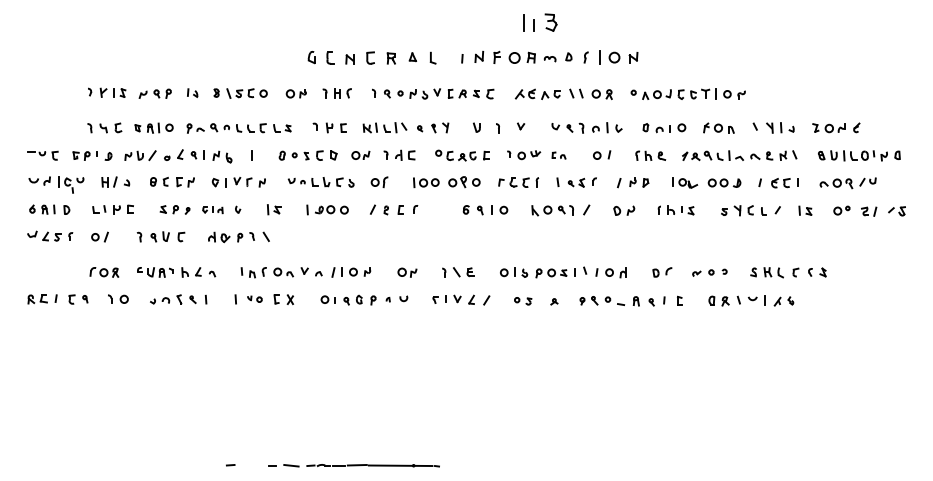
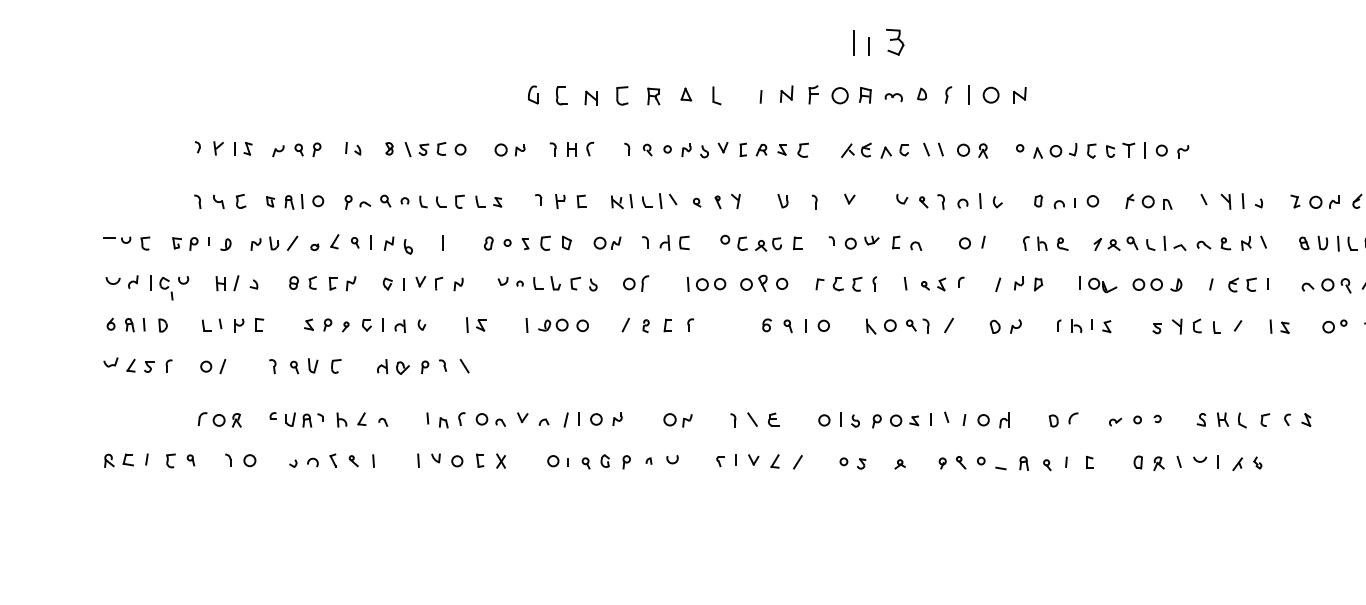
part: (558, 155) -> (906, 243), size x1.43
part: (212, 210) -> (383, 326), size x1.43
part: (254, 299) -> (446, 460), size x1.43

